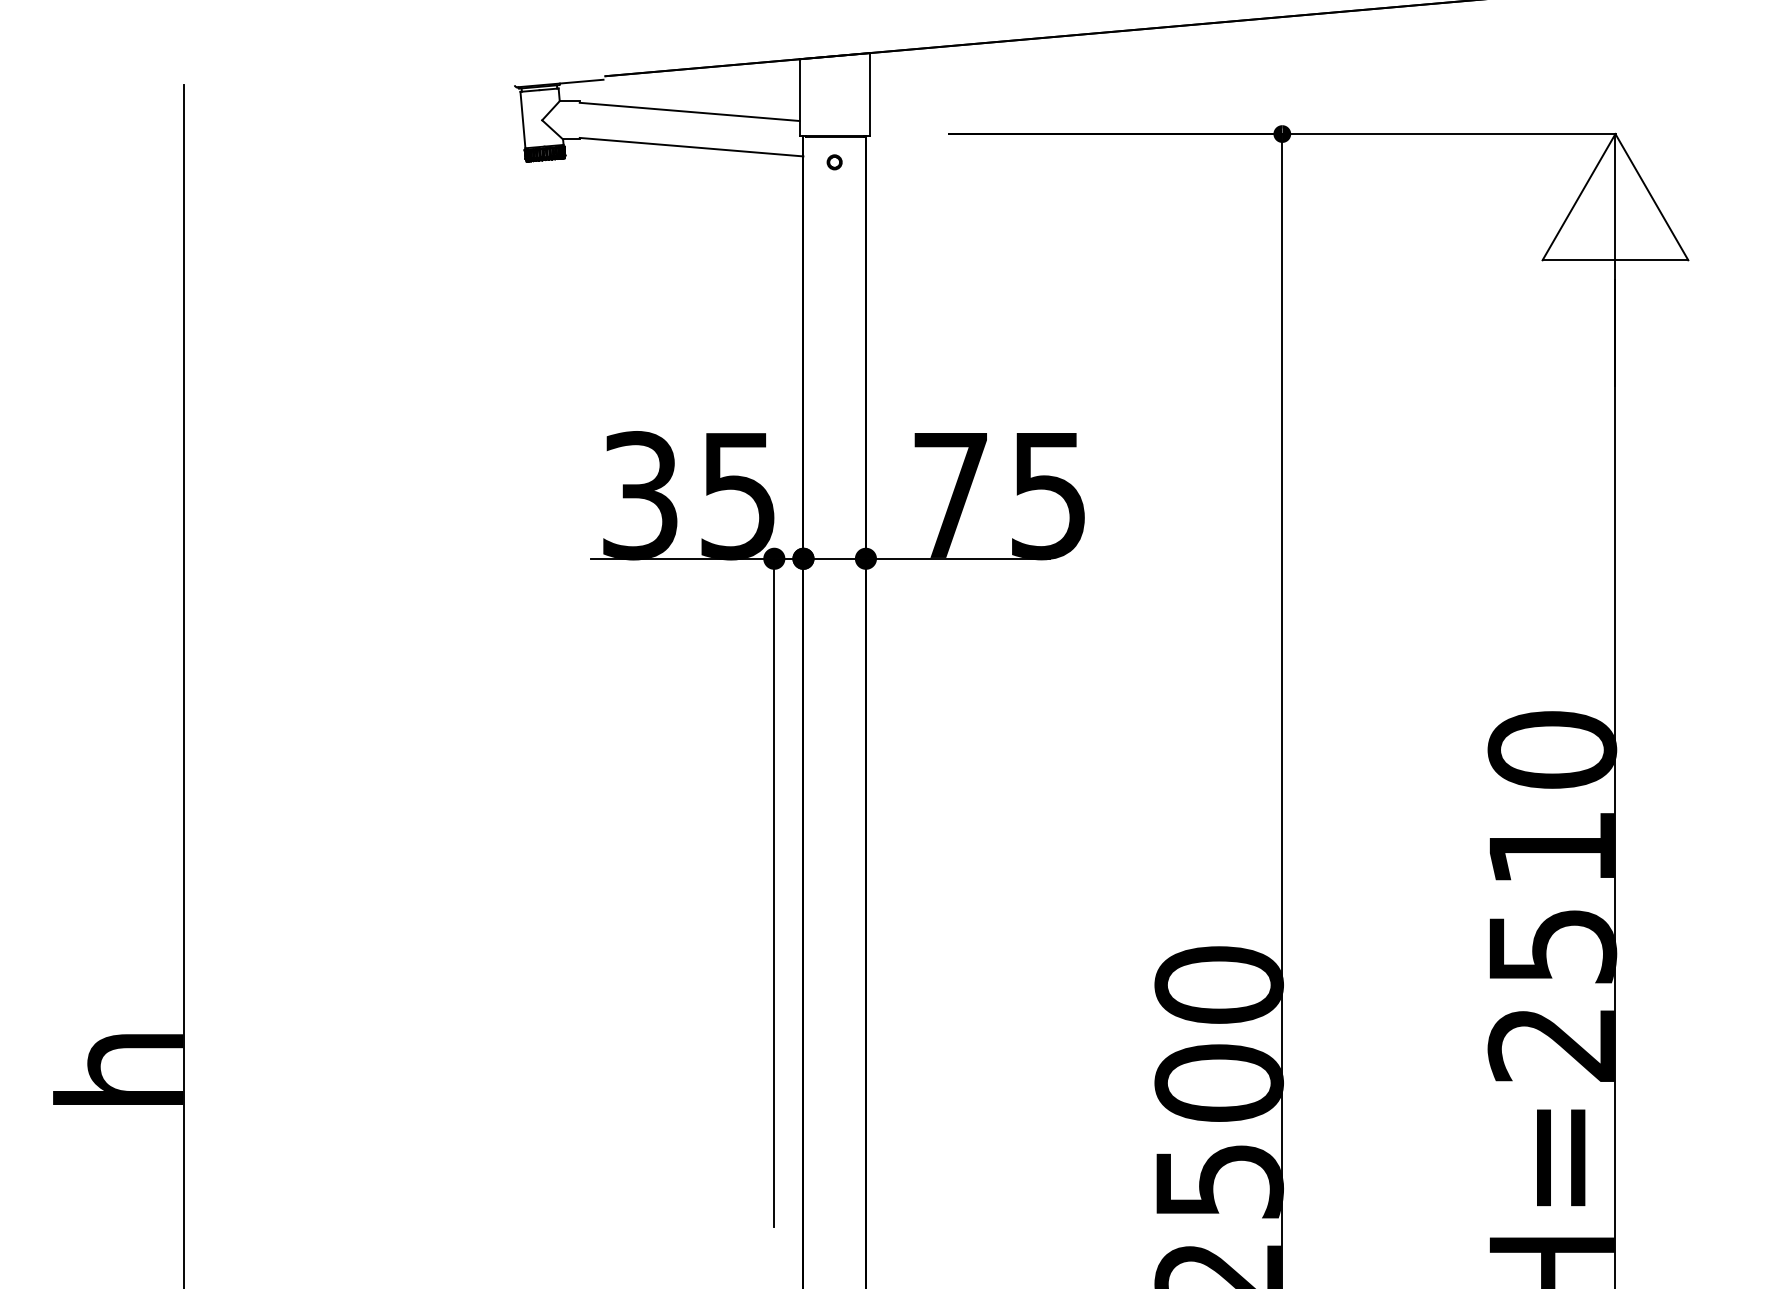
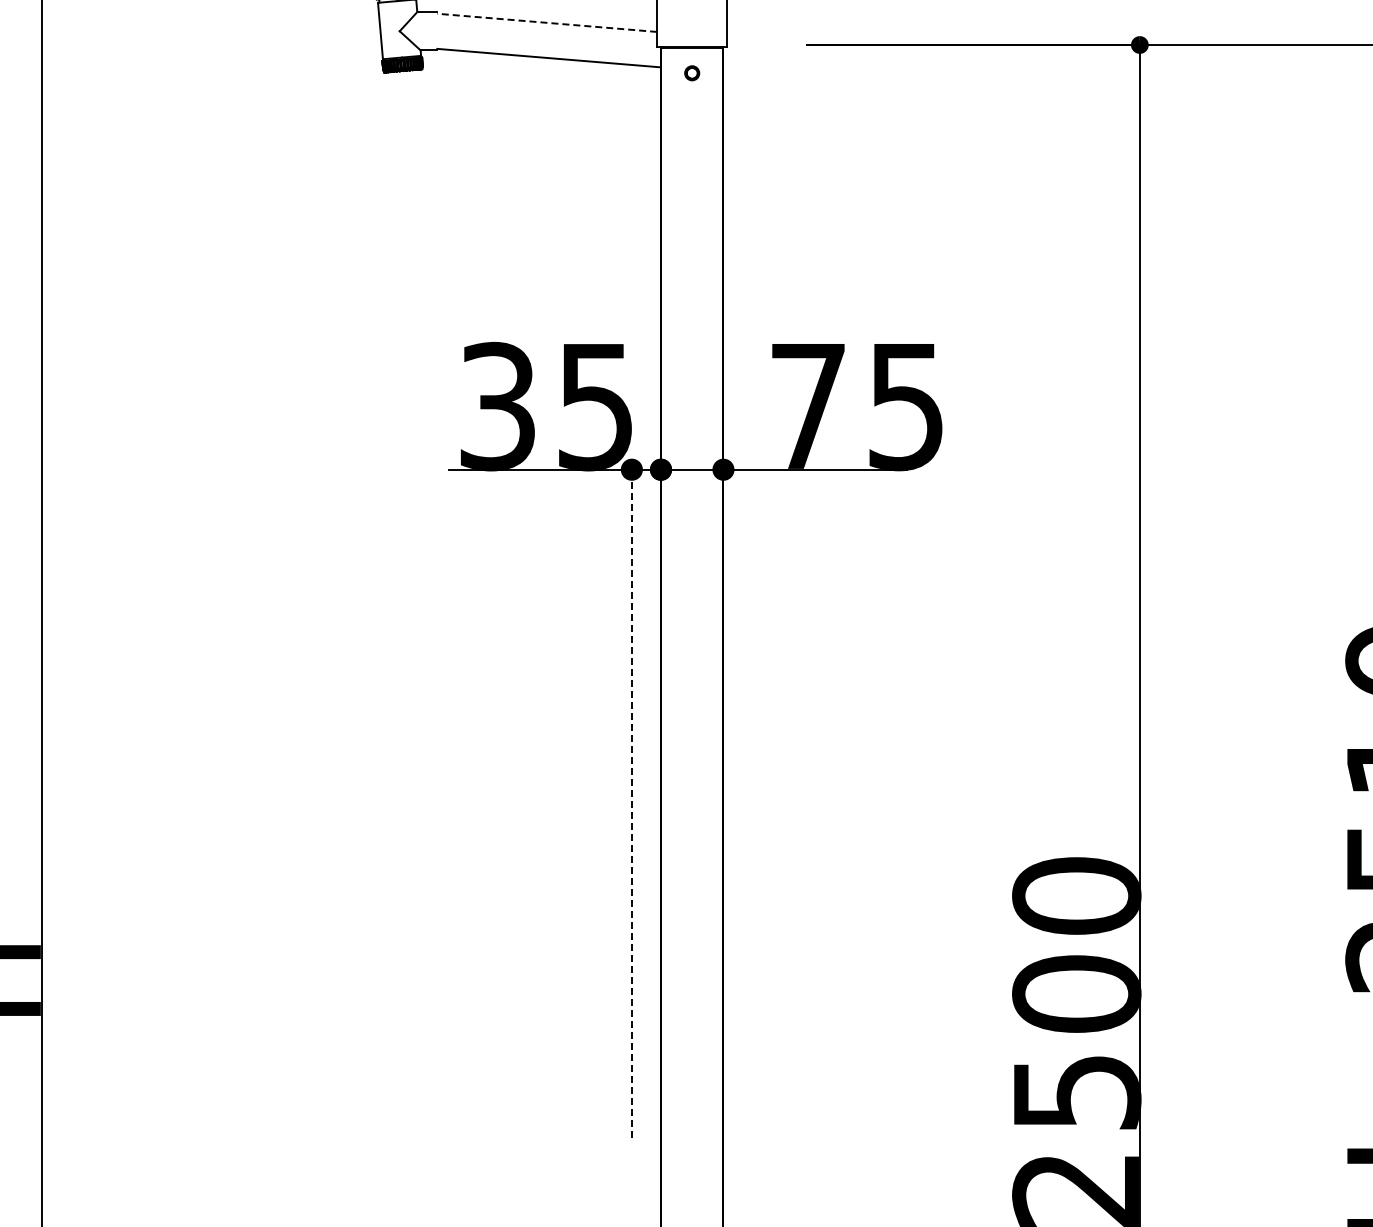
line: (689, 111) -> (547, 22), solid -> dashed
line: (774, 891) -> (632, 802), solid -> dashed

